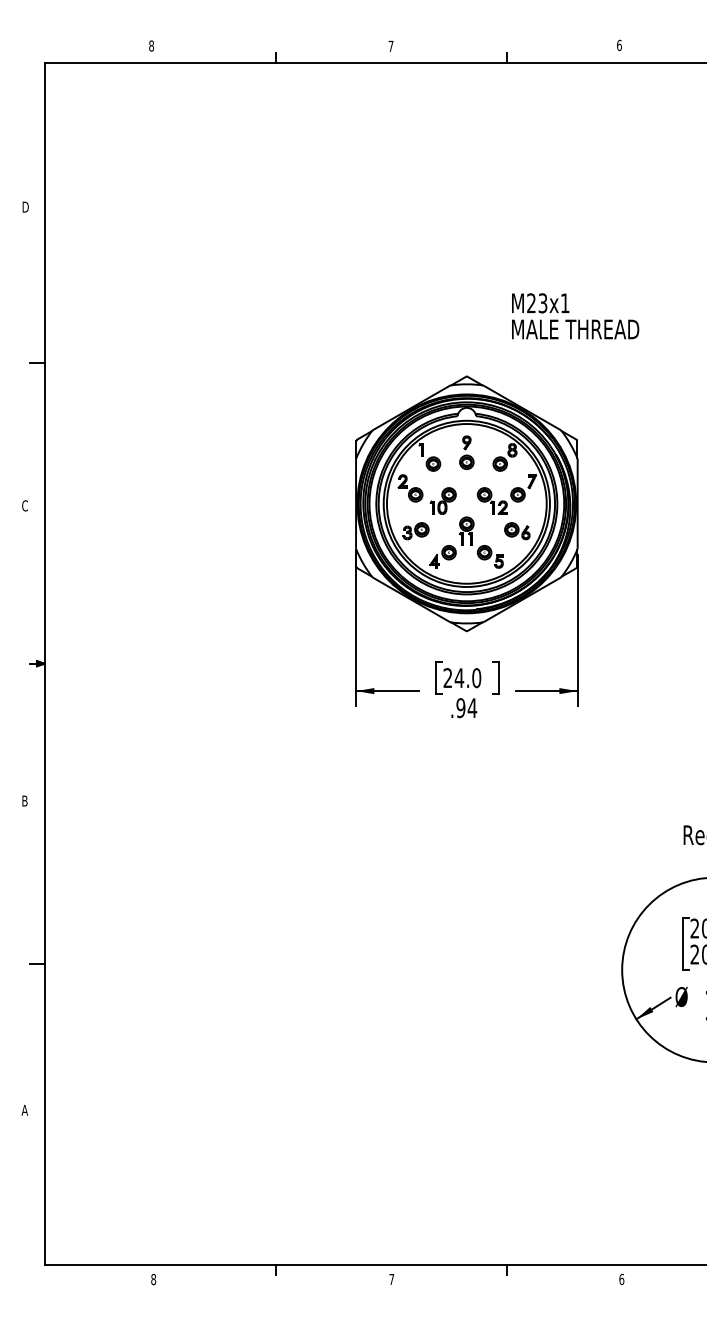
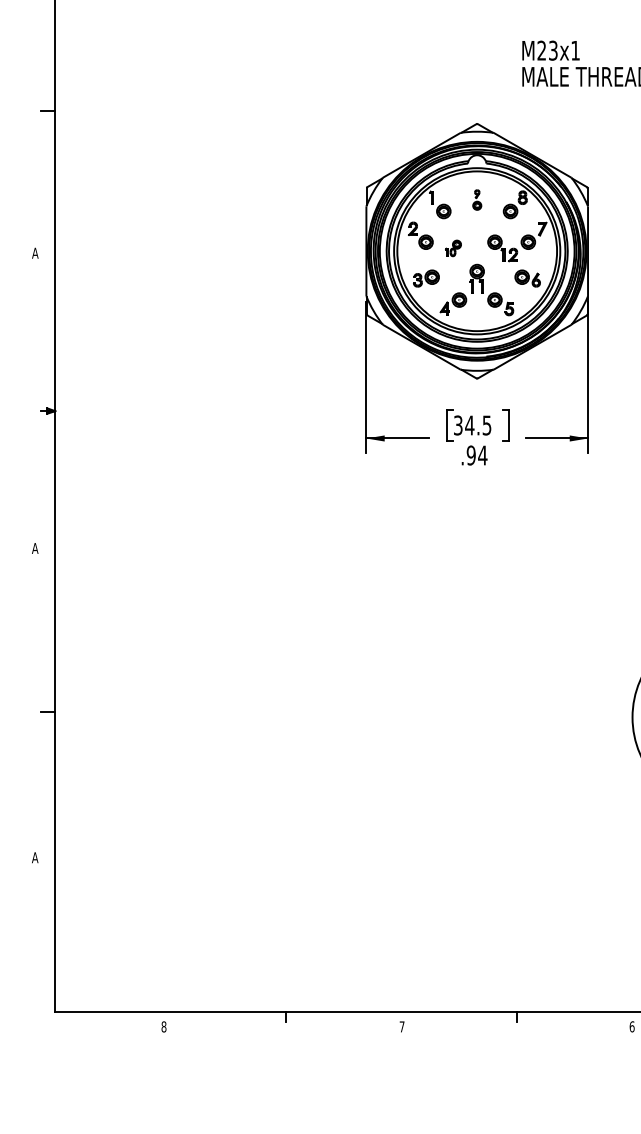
part: (466, 452) -> (476, 199), size x0.6
part: (442, 500) -> (452, 247), size x0.6
text: (24, 505) -> (34, 252), C -> A
text: (462, 678) -> (472, 425), 24.0 -> 34.5
text: (24, 800) -> (34, 547), B -> A

